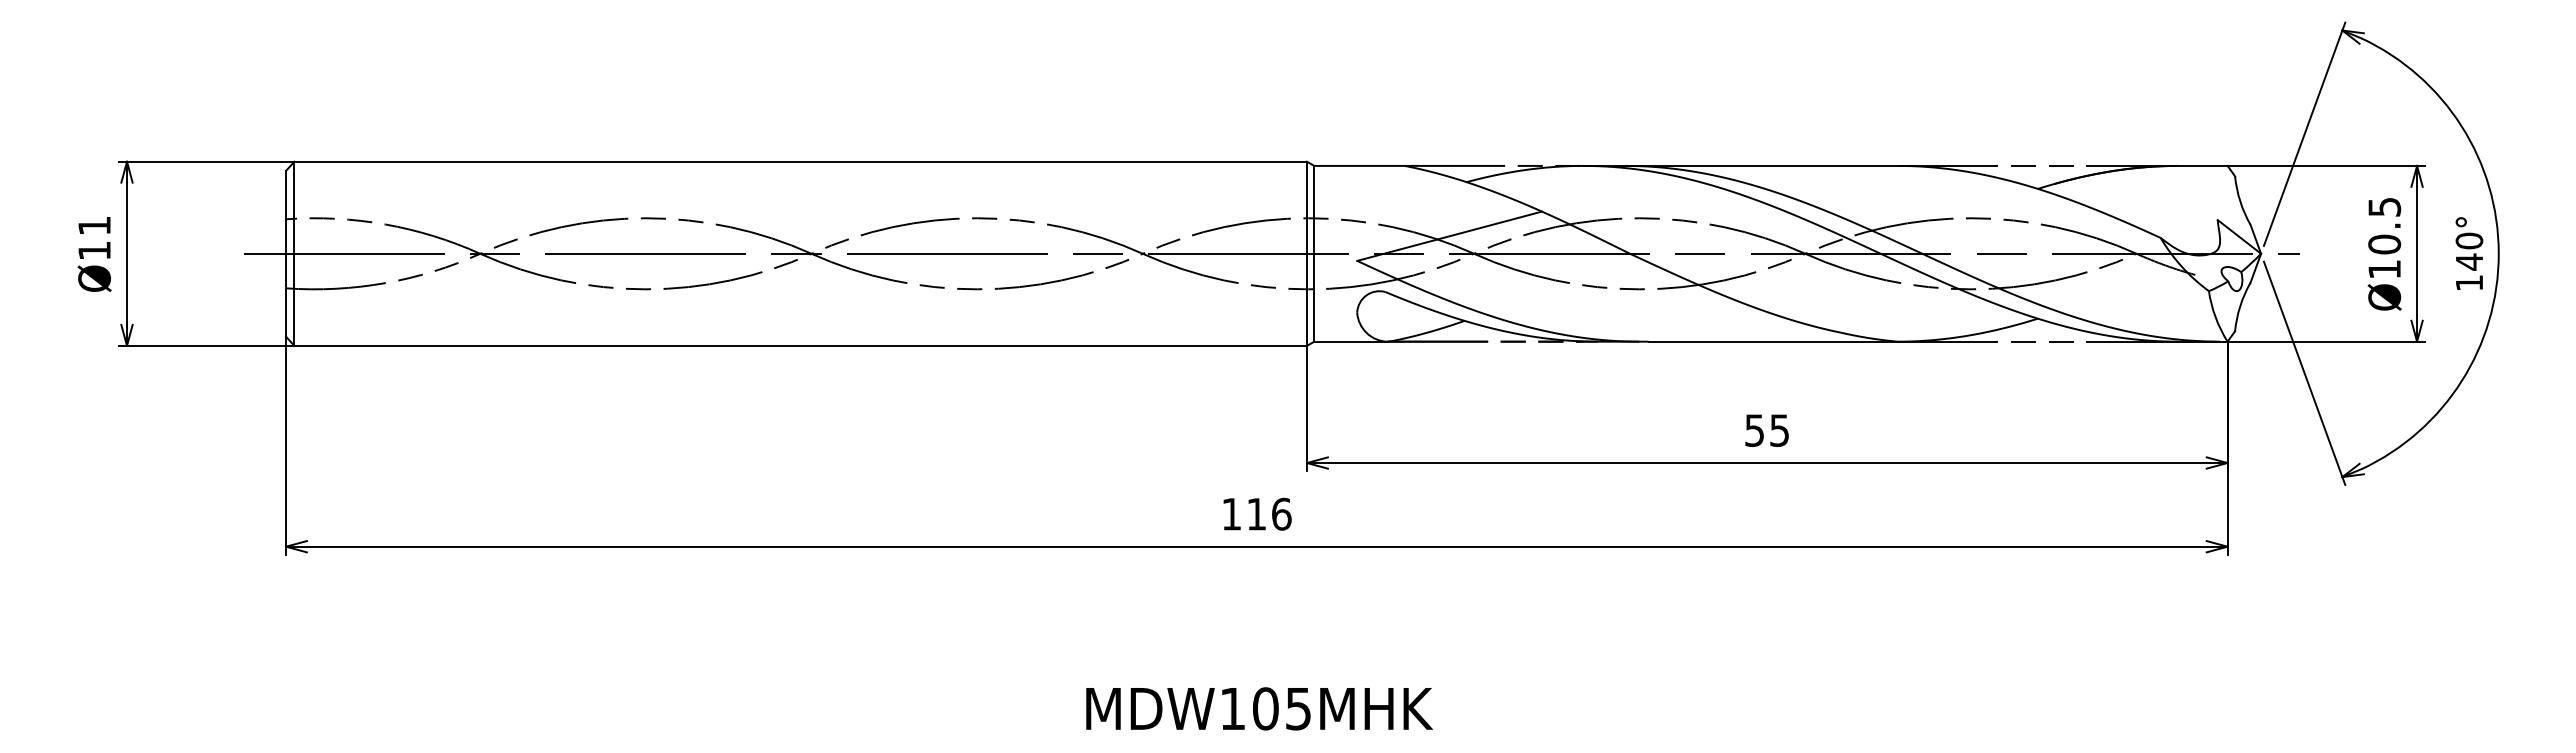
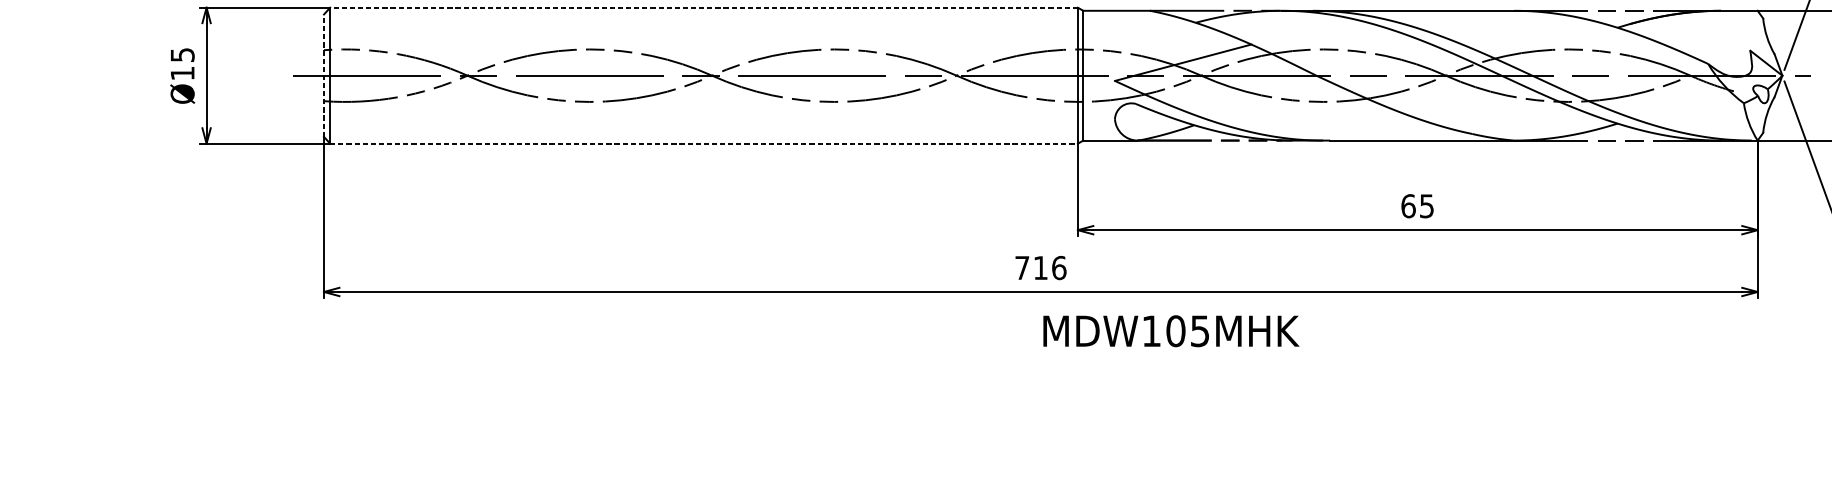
line: (800, 161) -> (703, 7), solid -> dashed
text: (94, 225) -> (182, 54), Ø11 -> Ø15
line: (286, 253) -> (324, 75), solid -> dashed
line: (801, 345) -> (704, 143), solid -> dashed
text: (1754, 430) -> (1408, 206), 55 -> 65
text: (1231, 514) -> (1022, 268), 116 -> 716
text: (1259, 708) -> (1171, 330), moved

